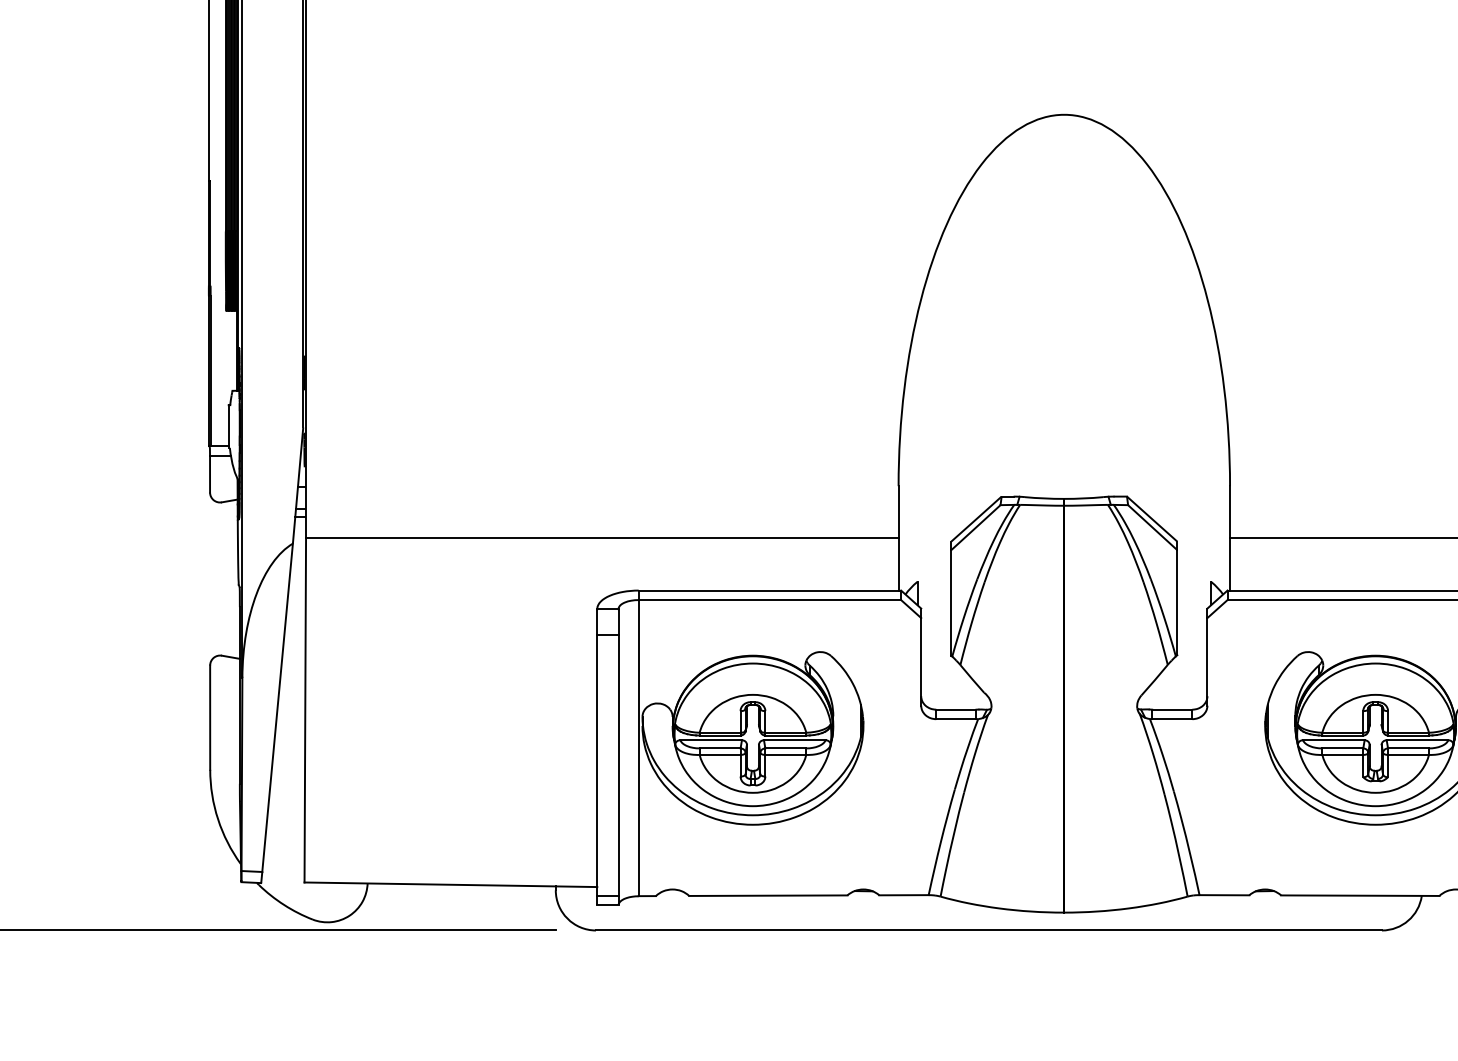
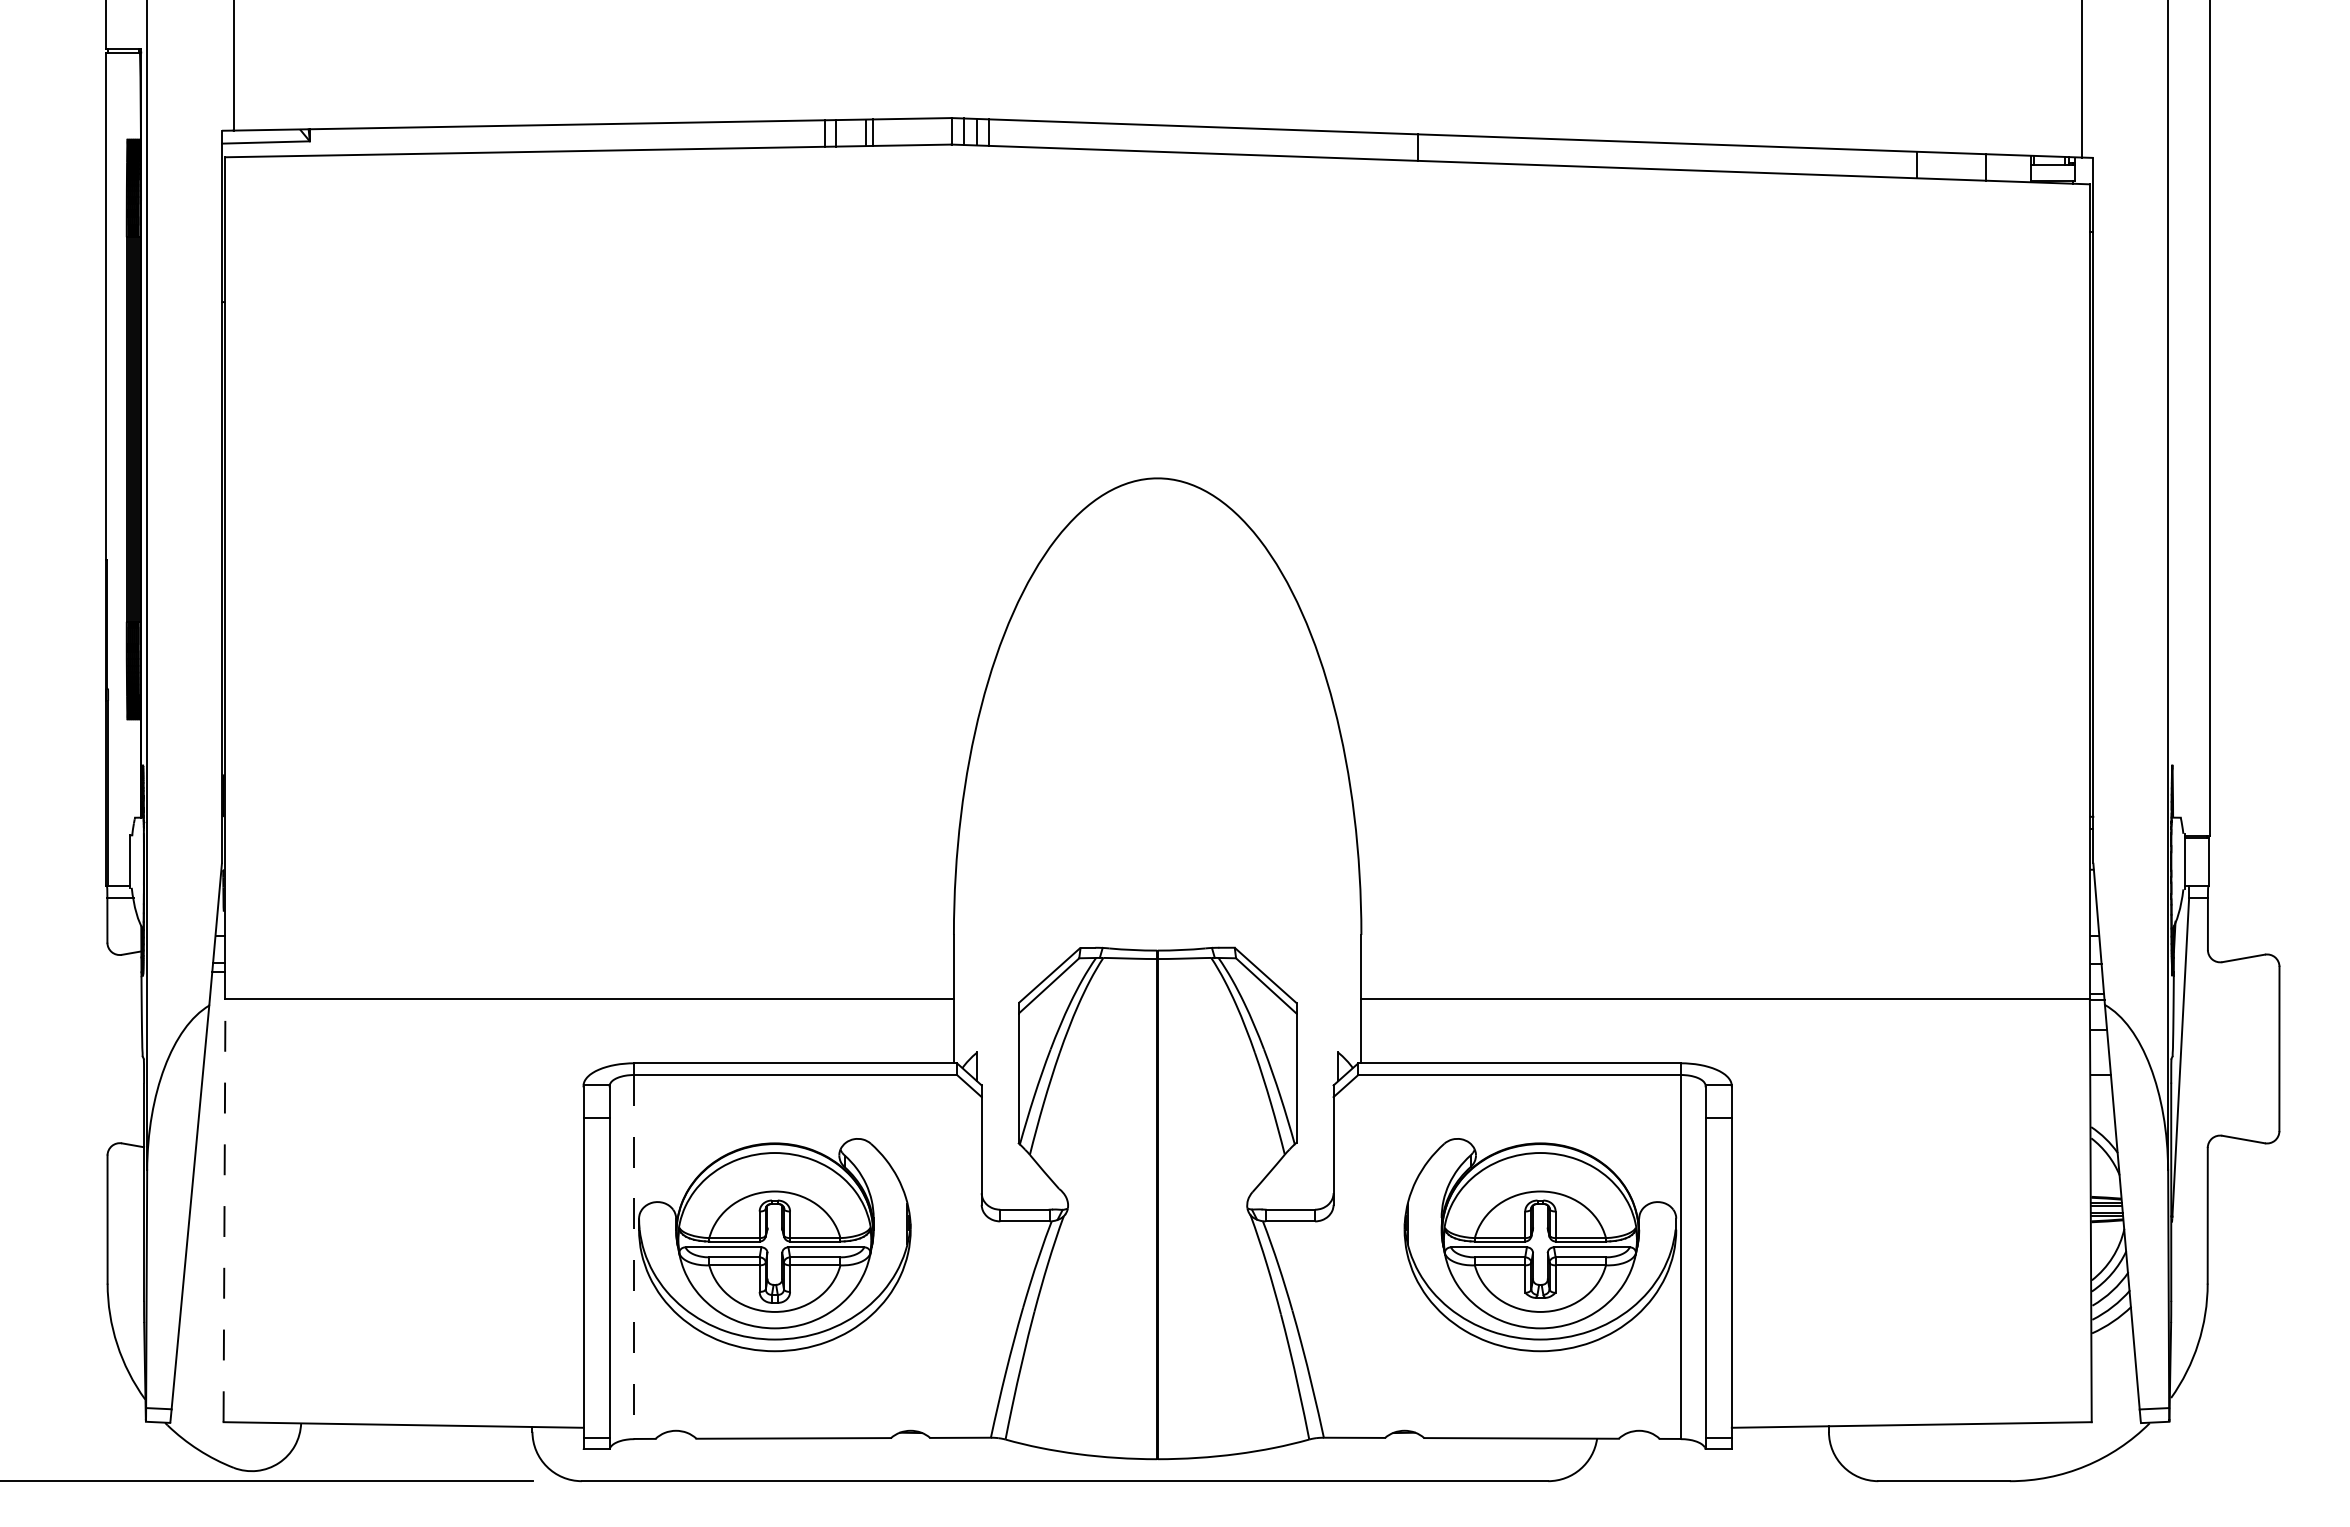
line: (305, 710) -> (224, 1210), solid -> dashed
line: (638, 747) -> (634, 1256), solid -> dashed

